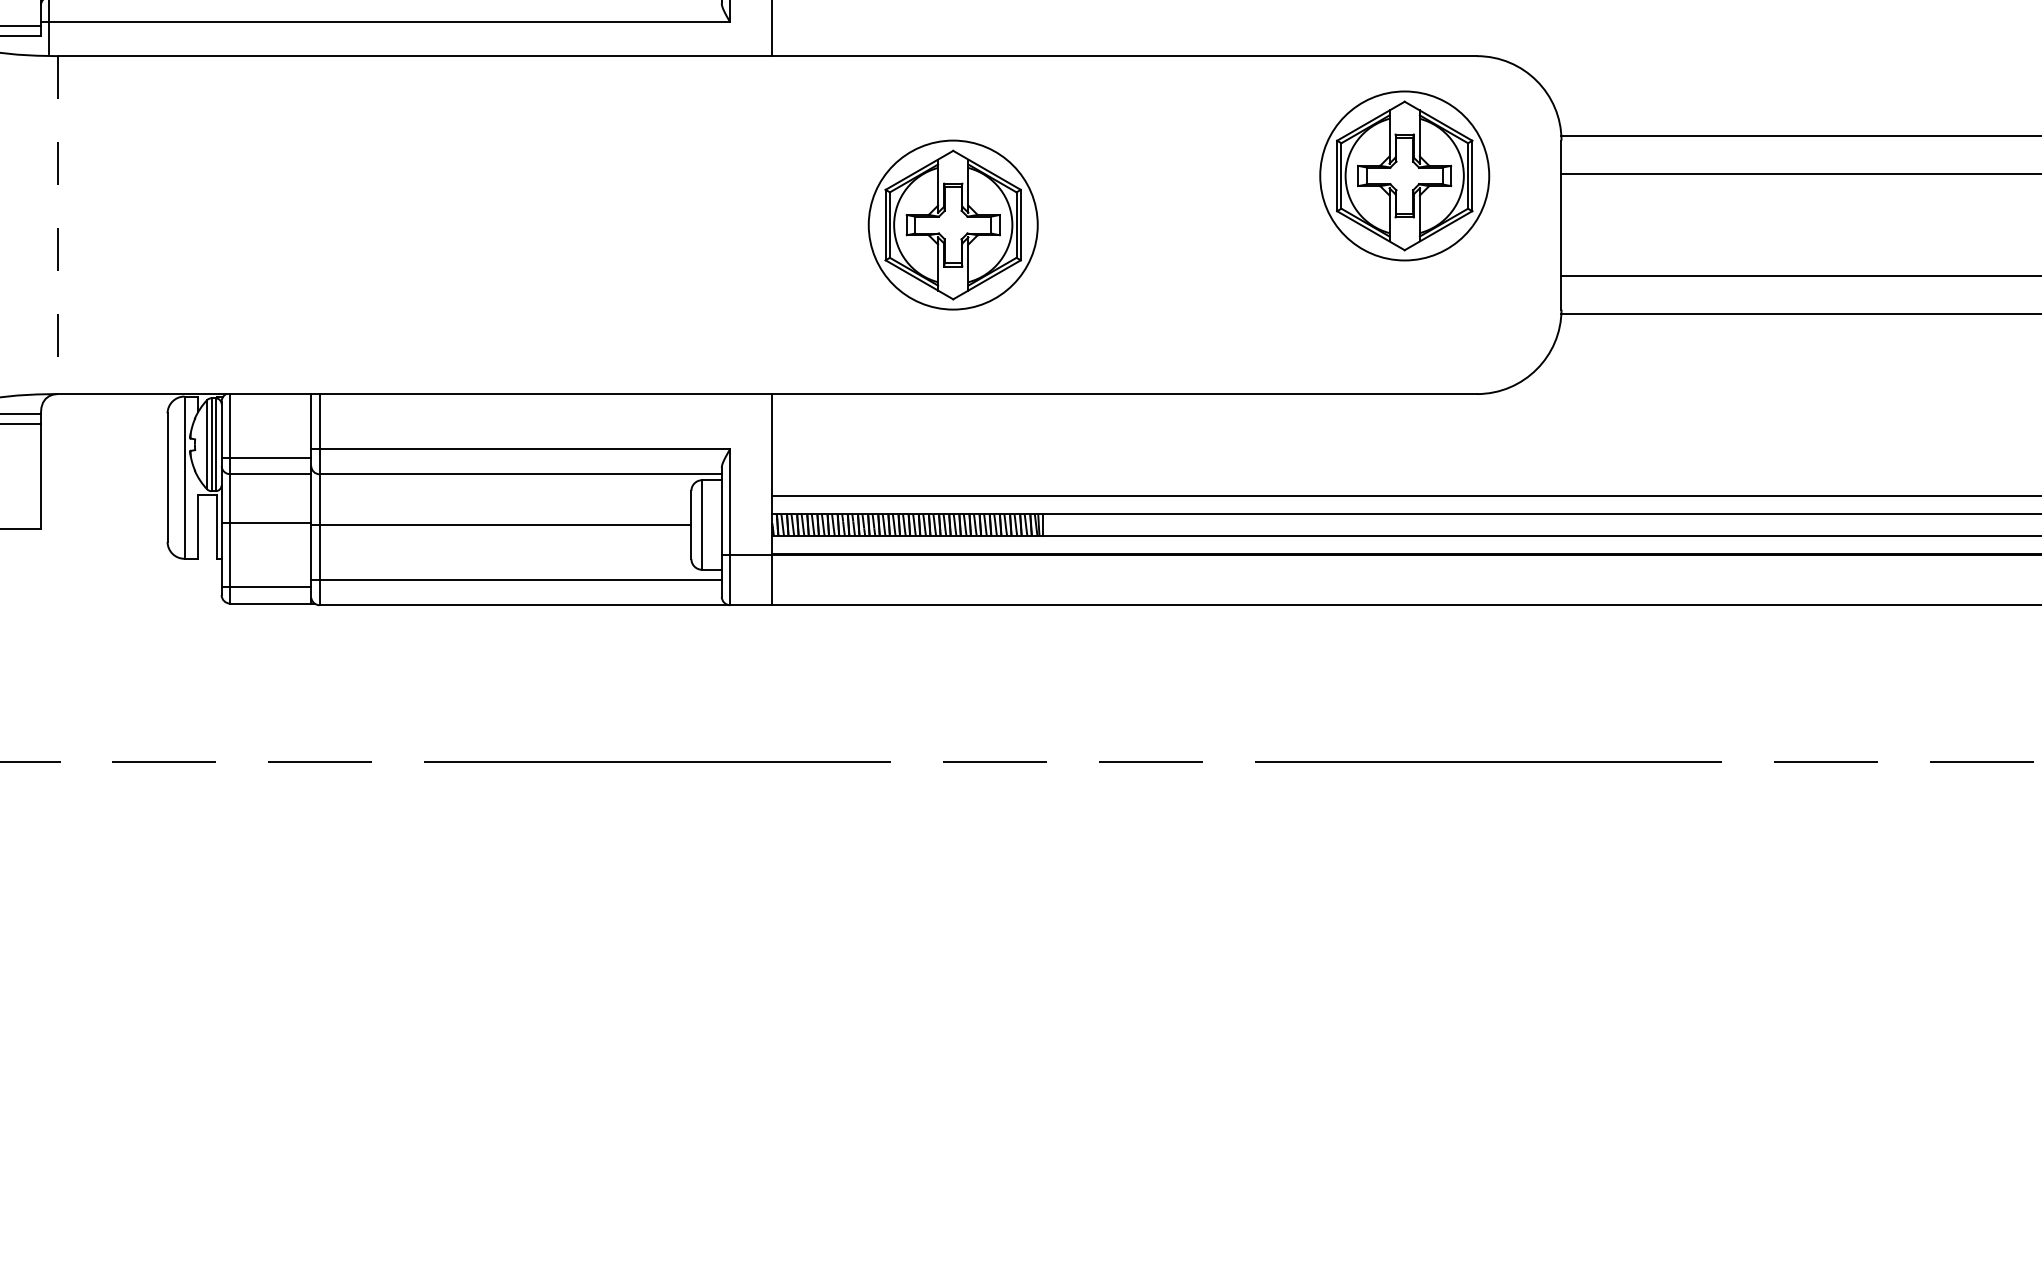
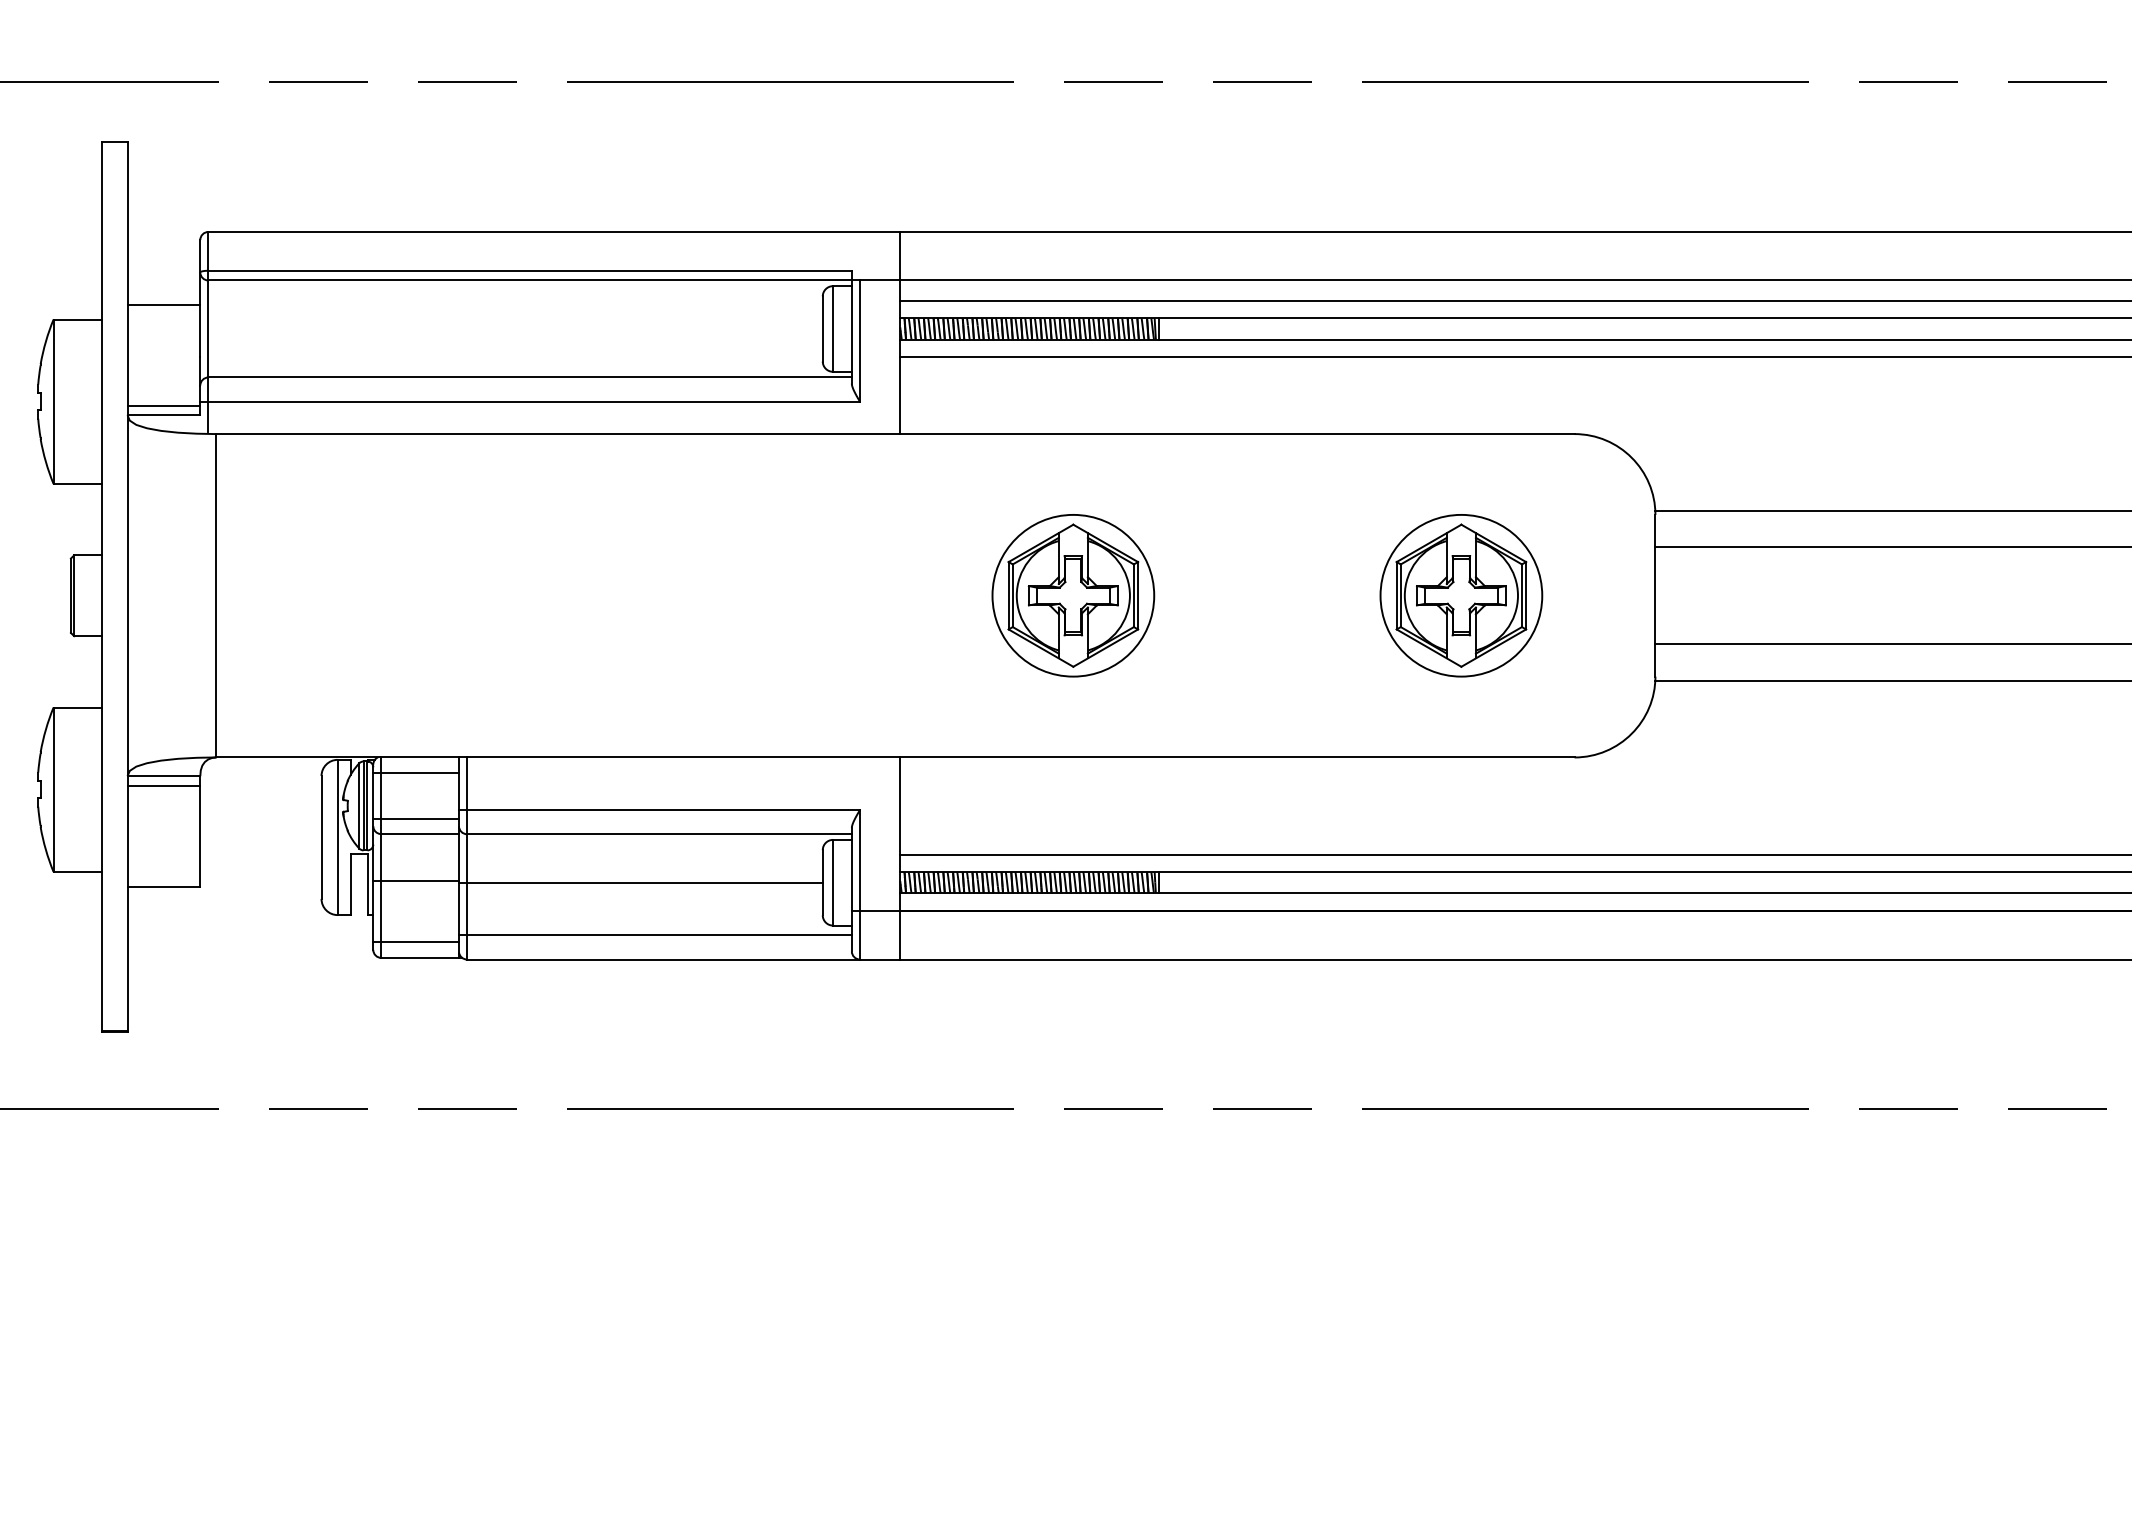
part: (1404, 175) -> (1461, 595), moved
line: (57, 224) -> (216, 595), dashed -> solid
line: (265, 409) -> (415, 772), added

